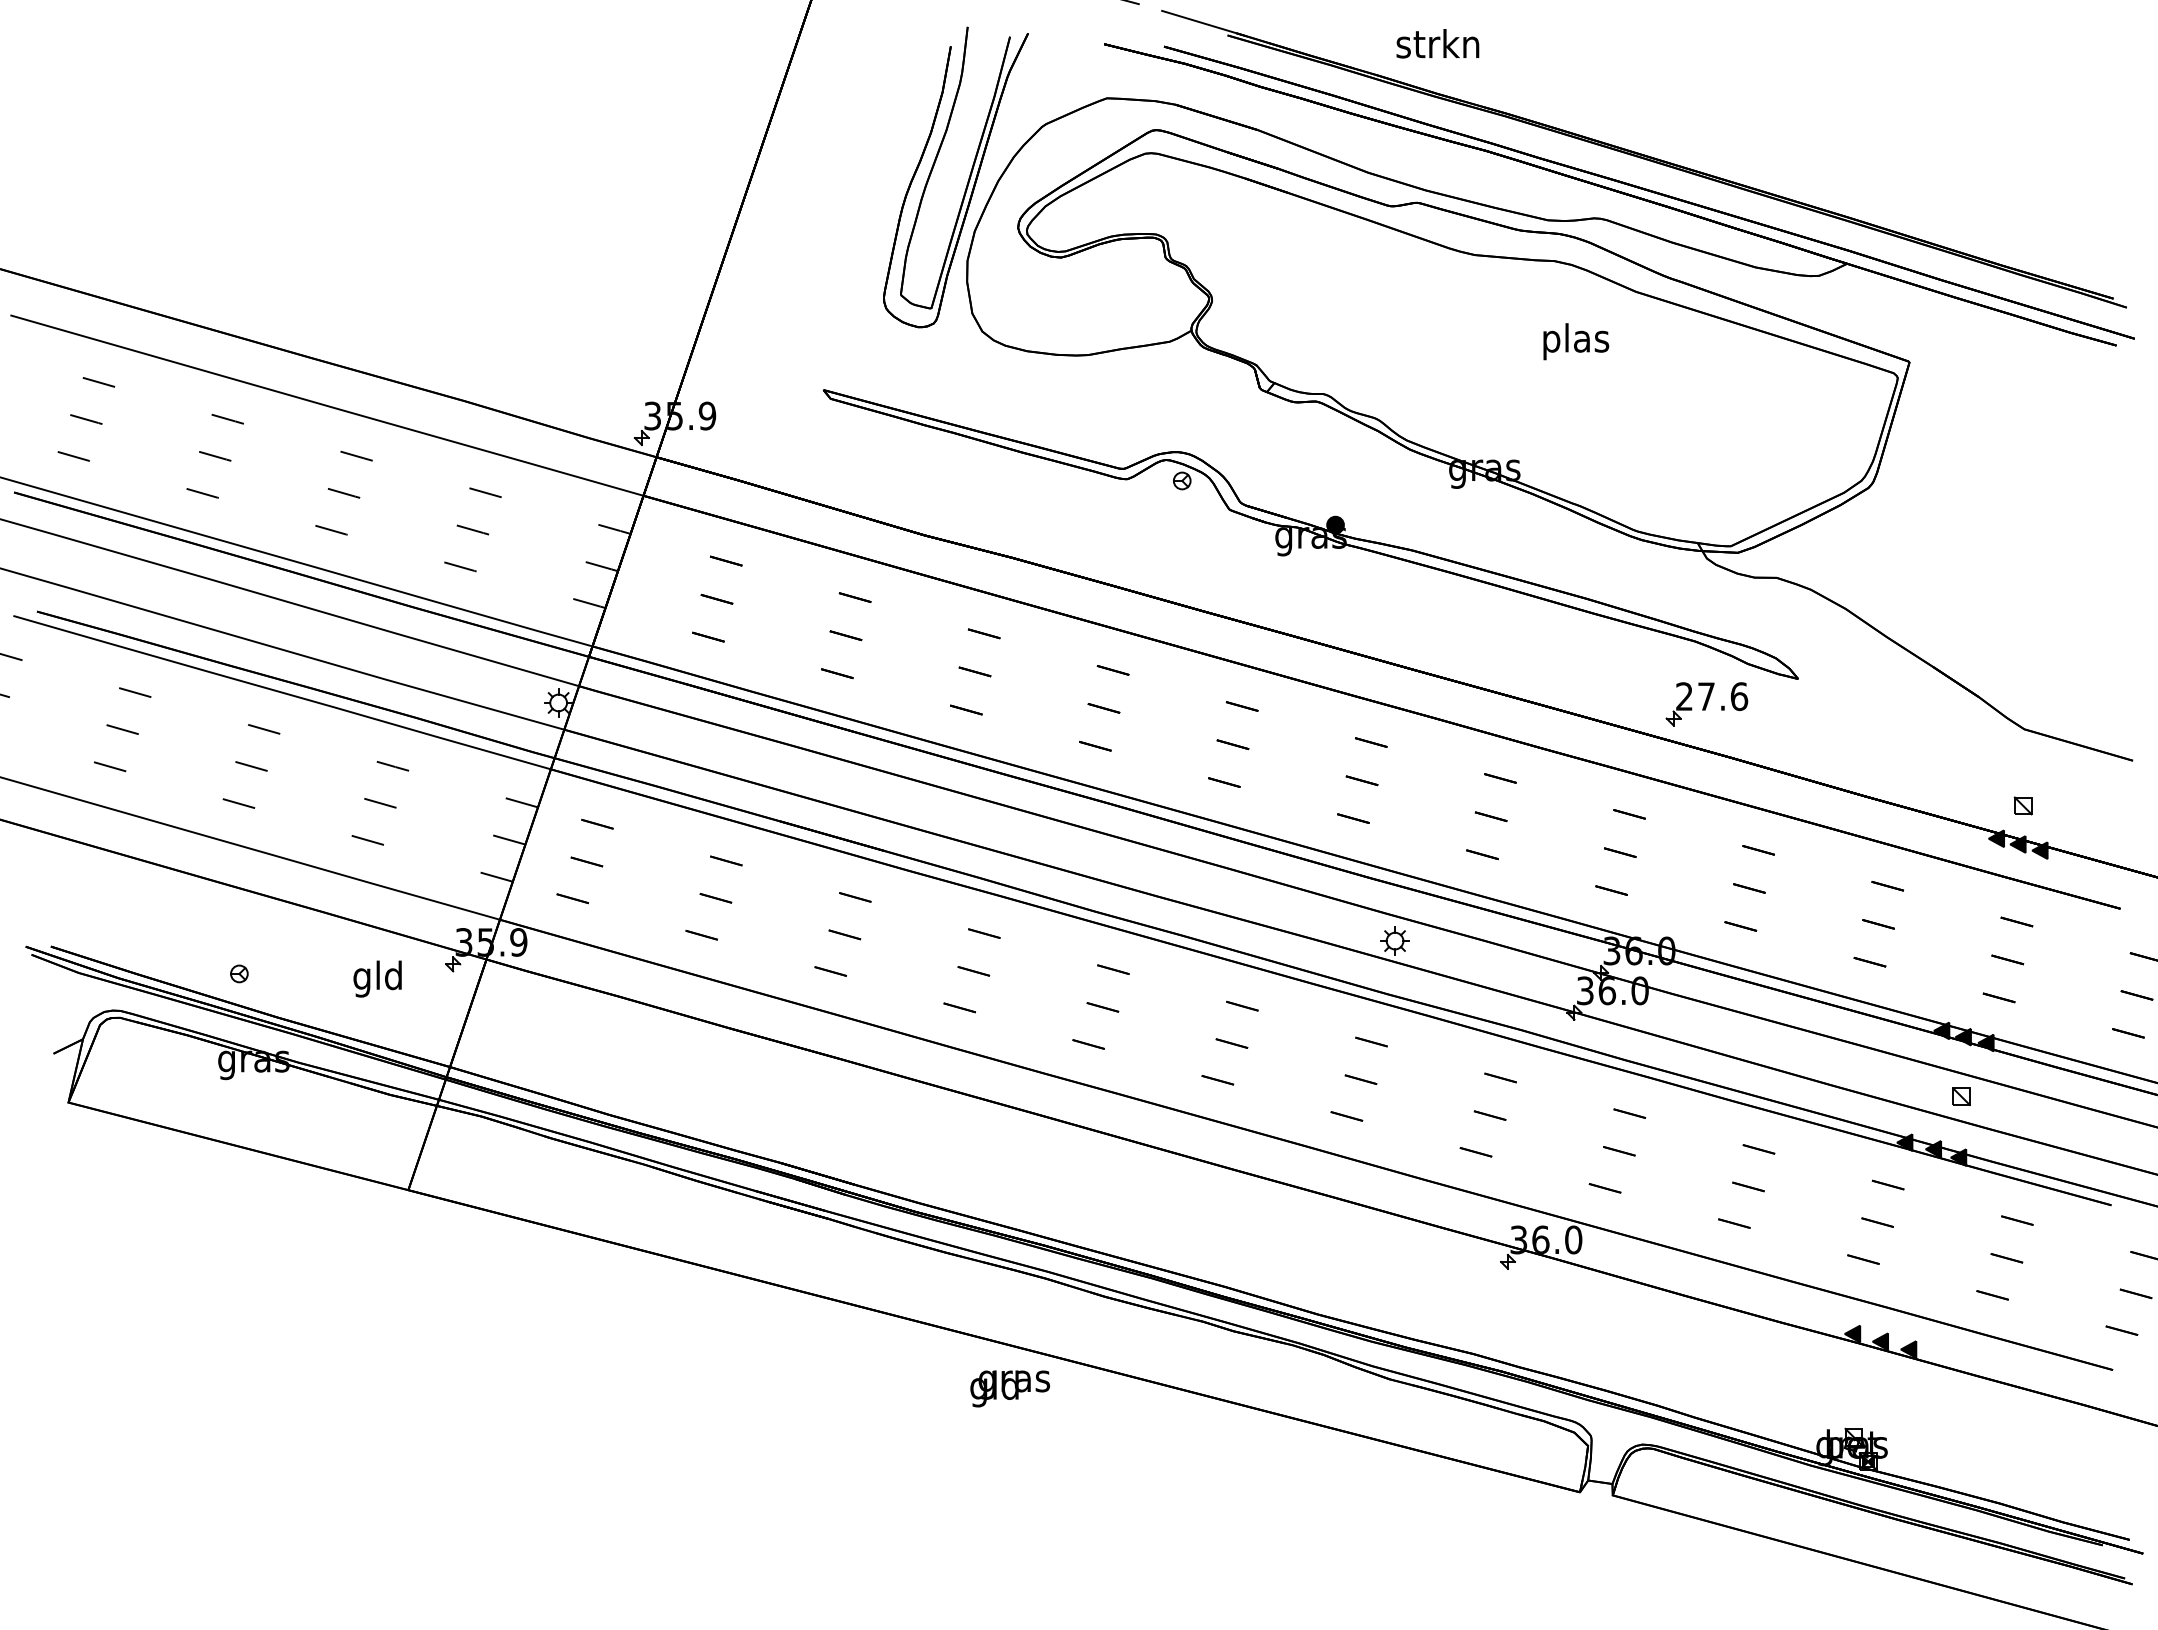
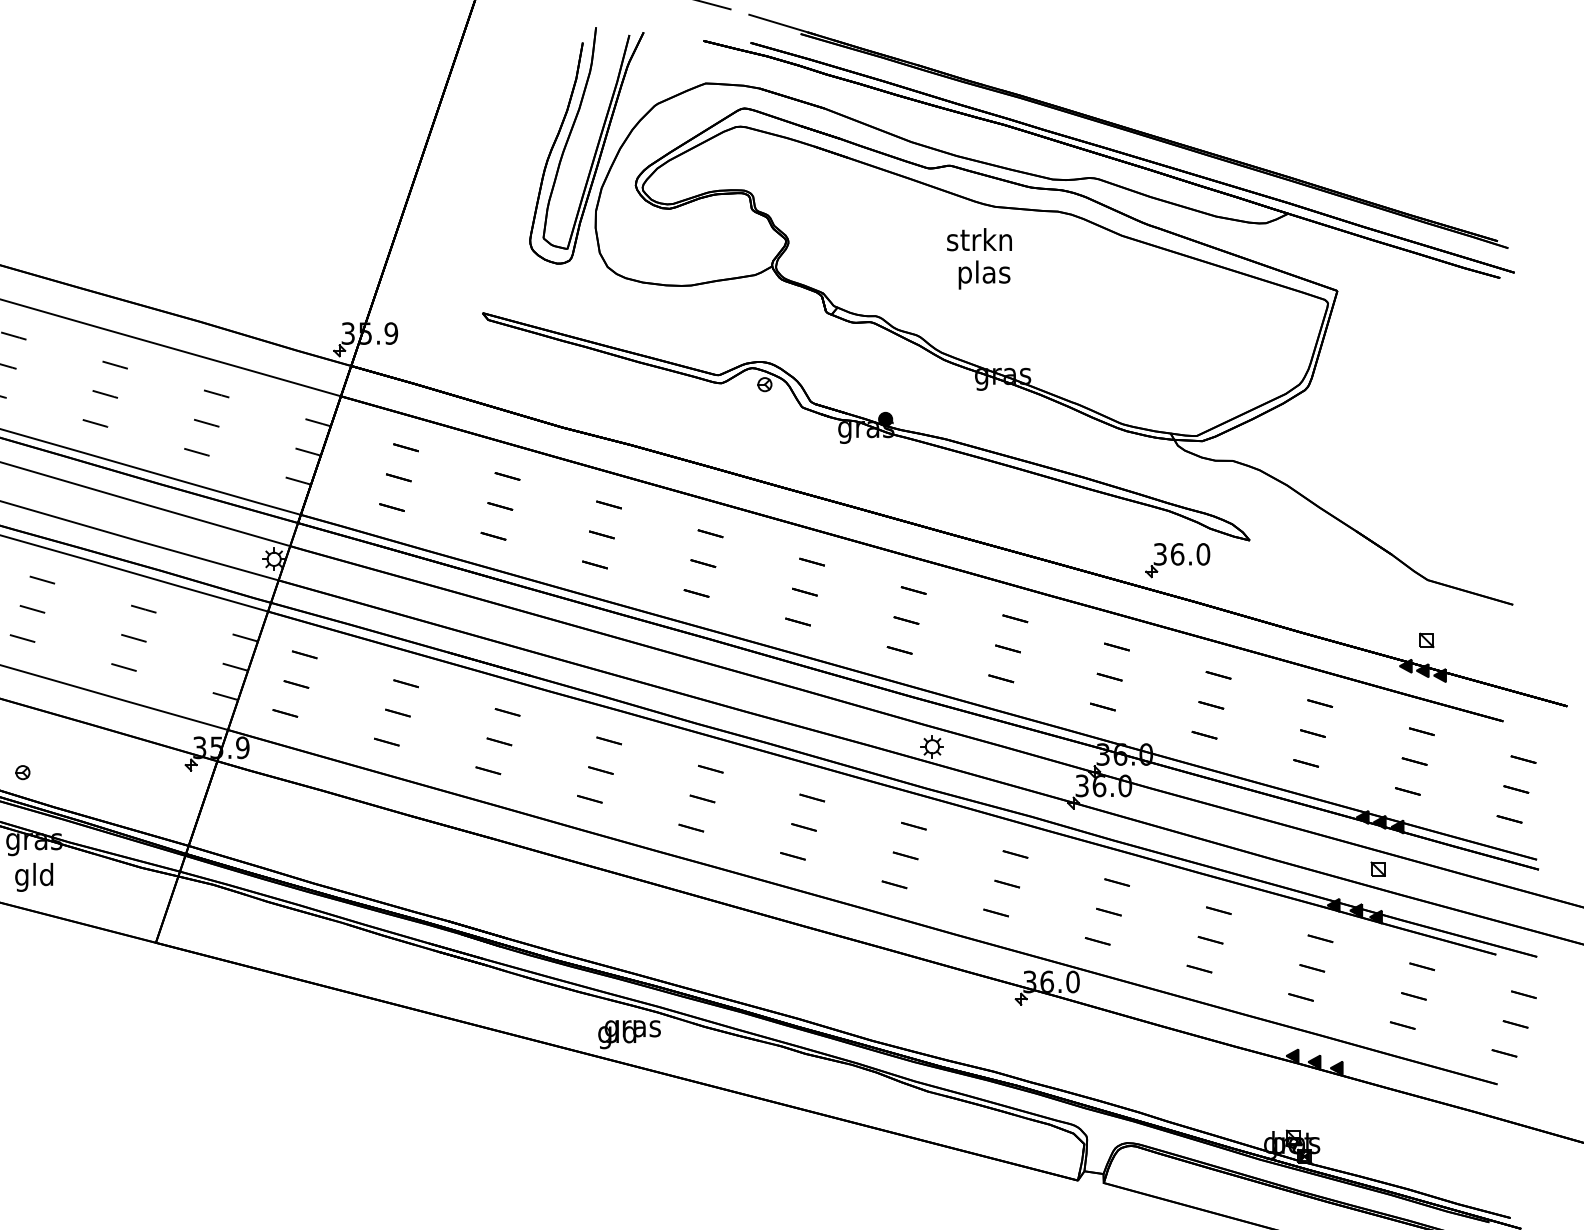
text: (1437, 43) -> (979, 239), moved
text: (1576, 341) -> (984, 274), moved
text: (1712, 696) -> (1182, 554), 27.6 -> 36.0
text: (377, 978) -> (34, 876), moved
text: (1010, 1388) -> (629, 1034), moved

